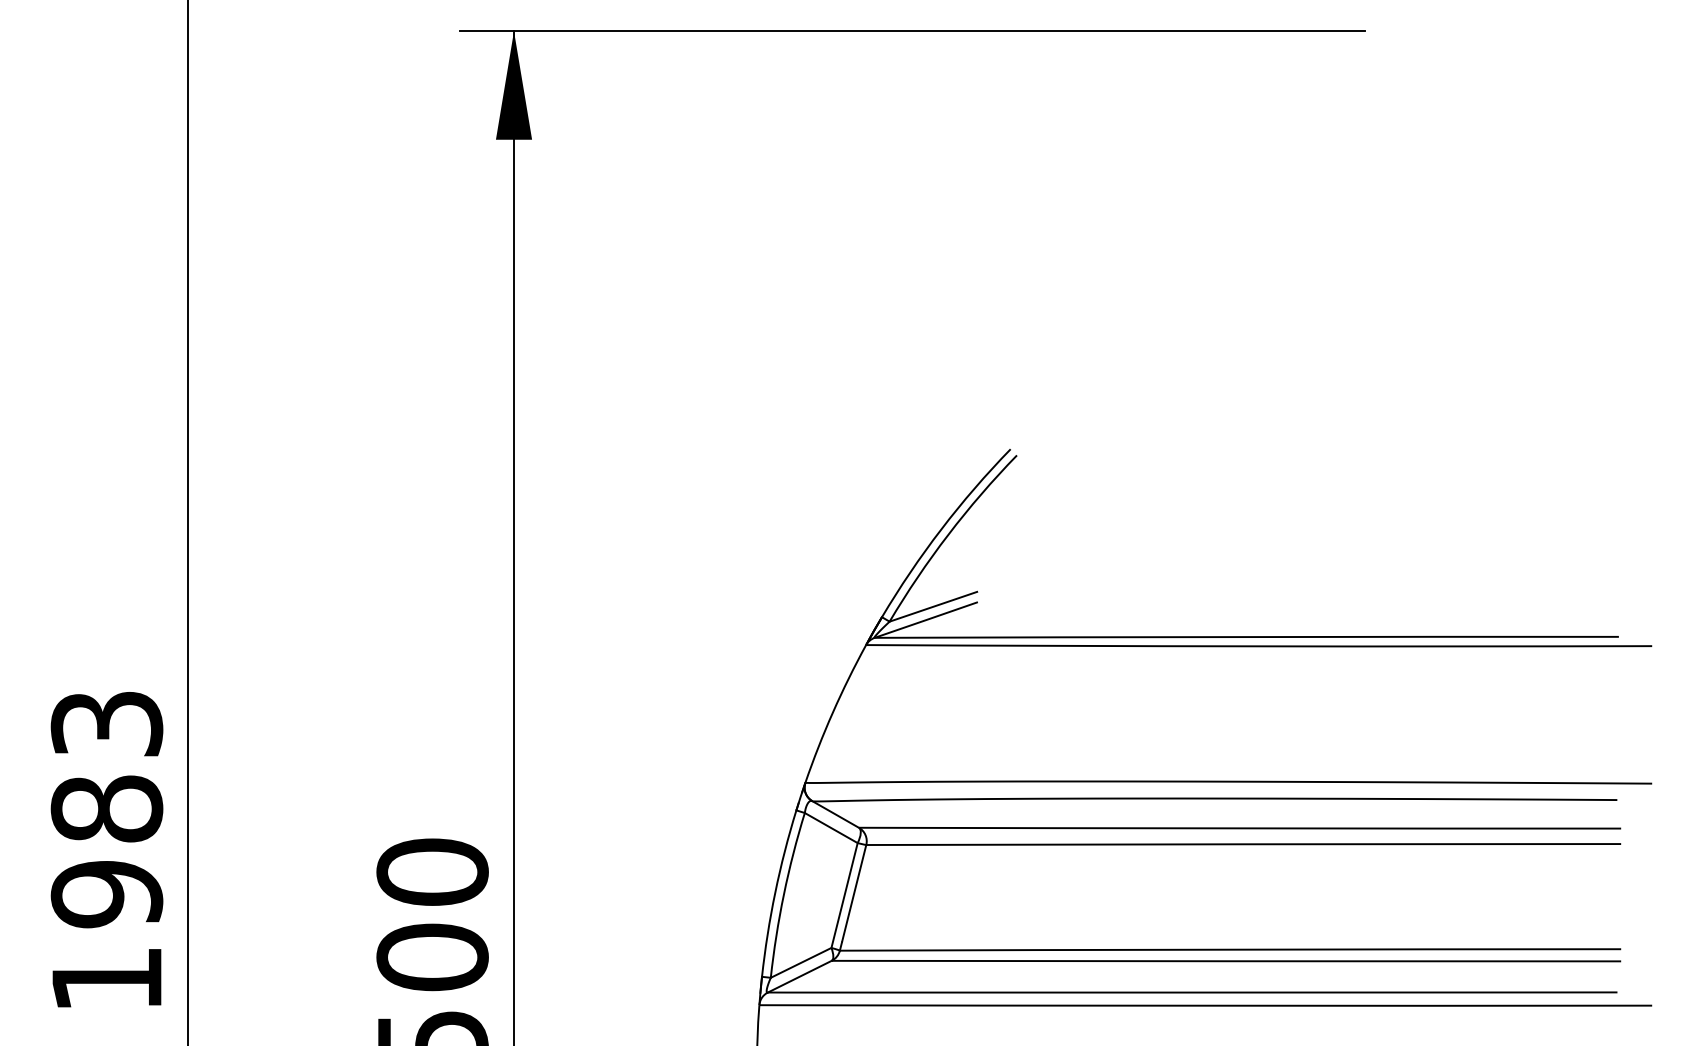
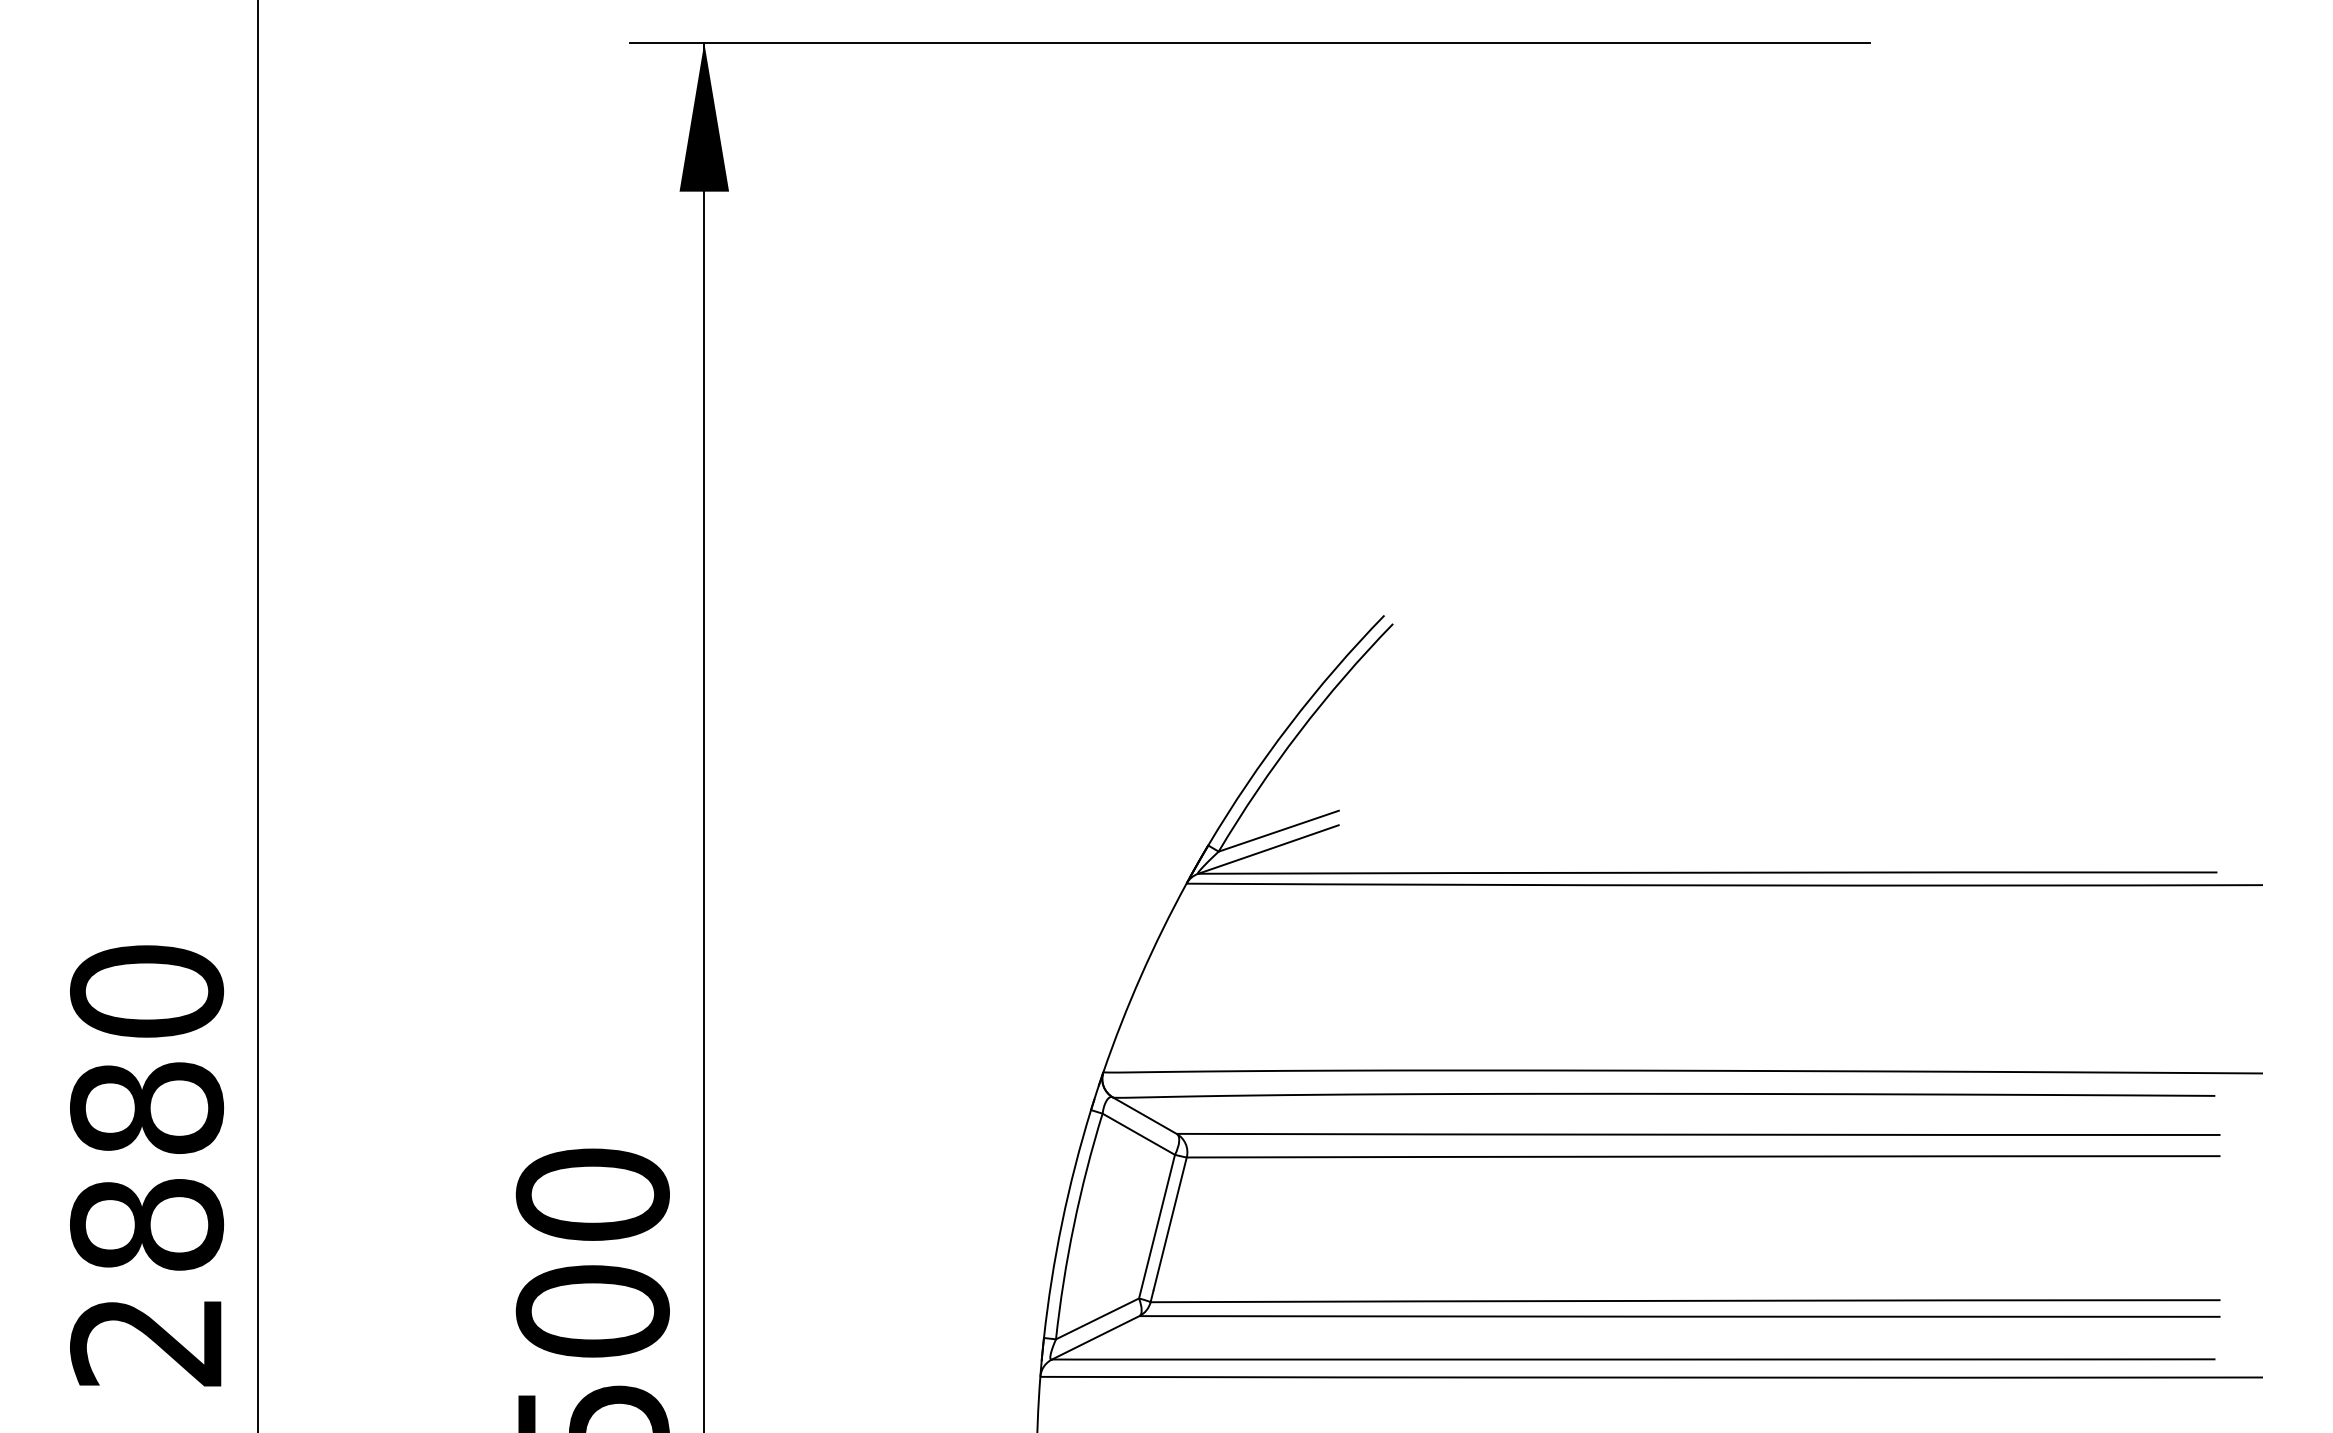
text: (107, 850) -> (147, 1165), 1983 -> 2880

